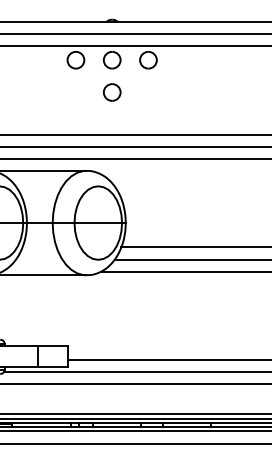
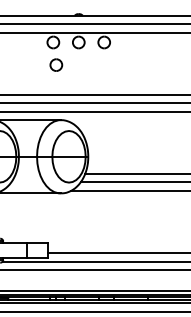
part: (112, 92) -> (56, 65), moved

